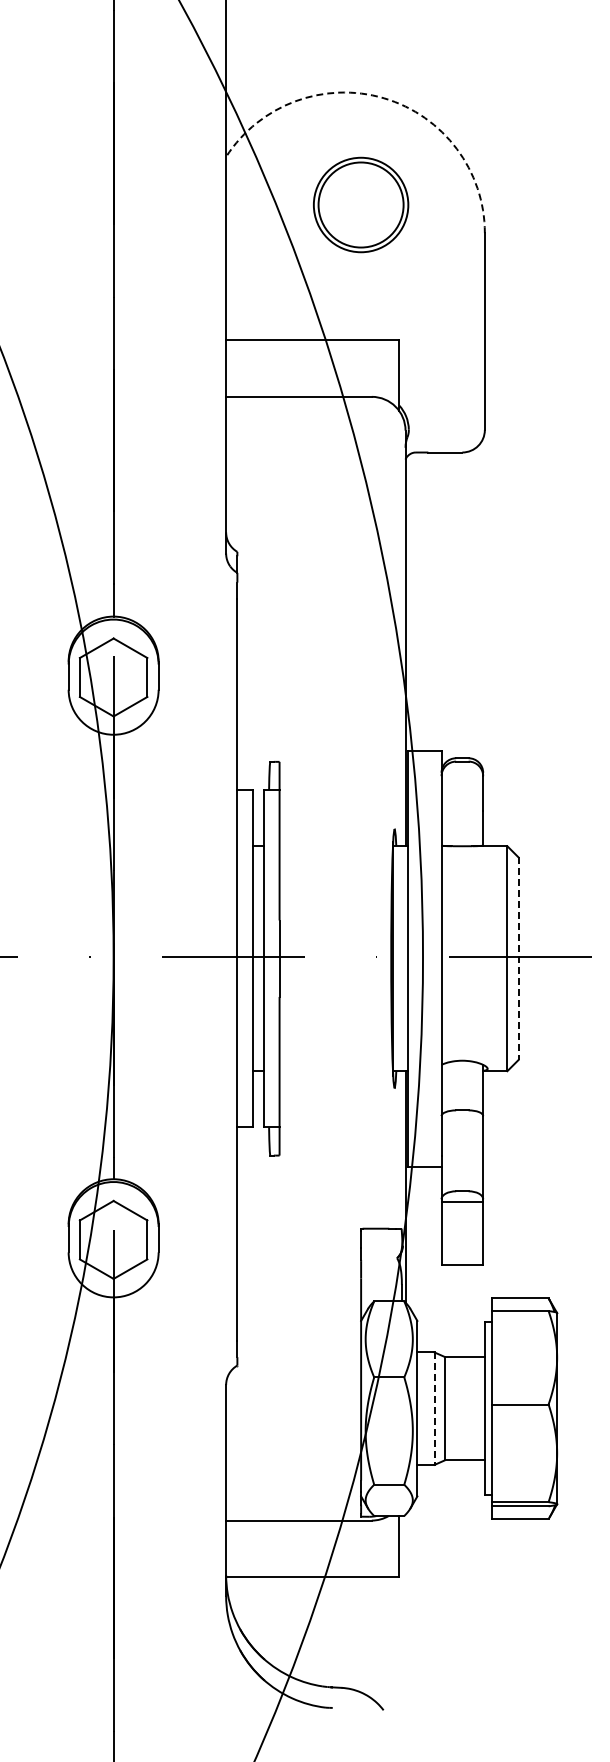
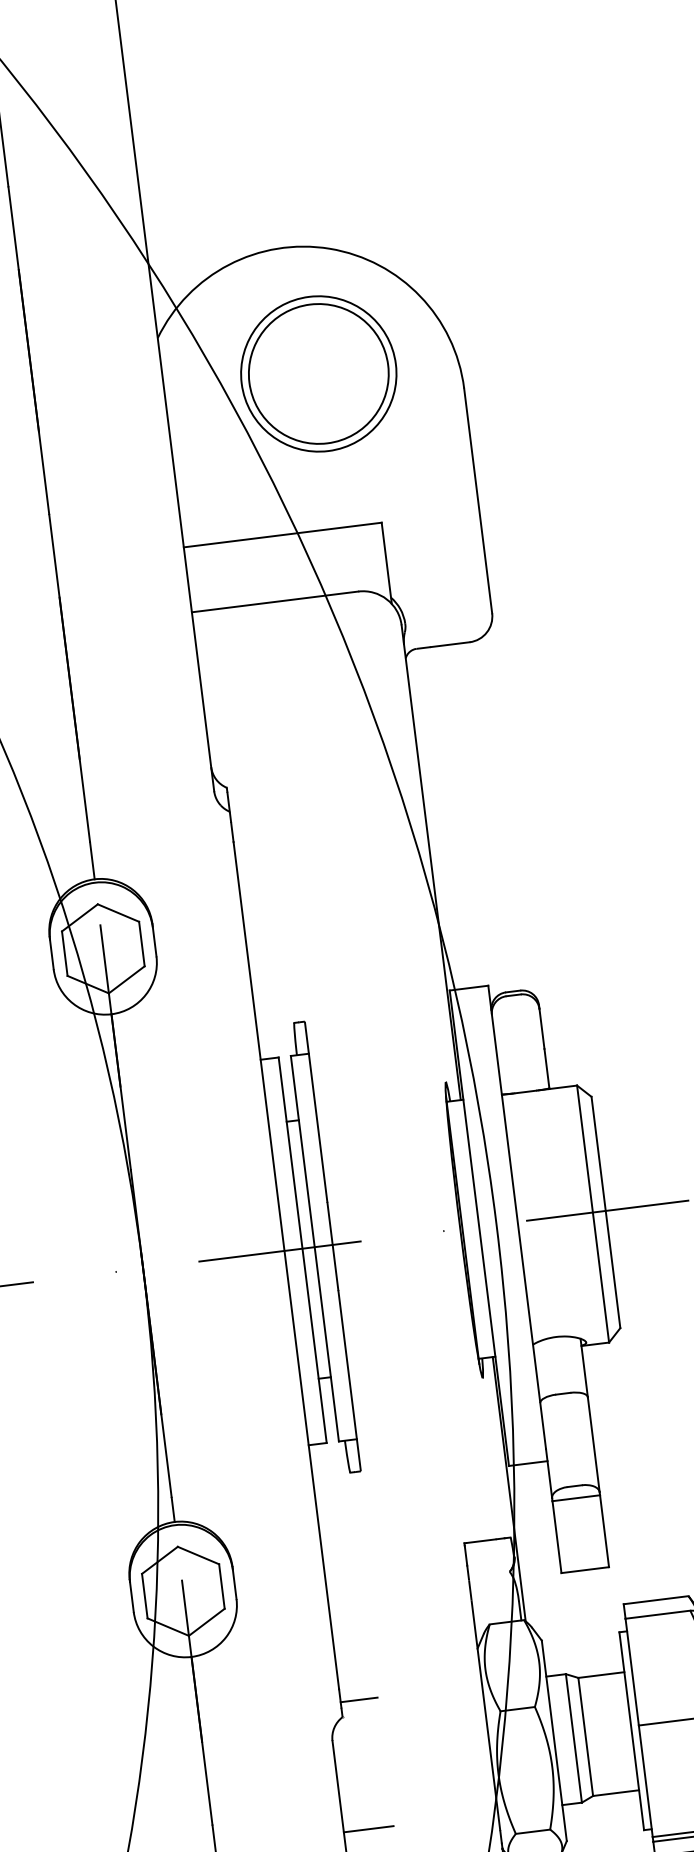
arc: (384, 98) -> (330, 248), dashed -> solid
part: (360, 204) -> (318, 373), size x1.43
line: (518, 959) -> (605, 1213), dashed -> solid
line: (253, 1352) -> (359, 1700), added
line: (434, 1409) -> (573, 1739), dashed -> solid
line: (247, 1464) -> (368, 1828), added

